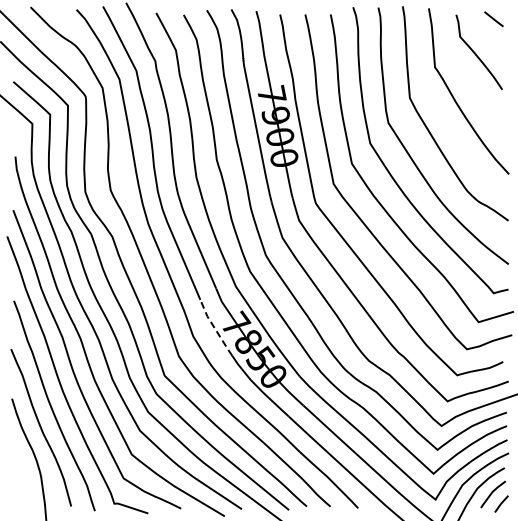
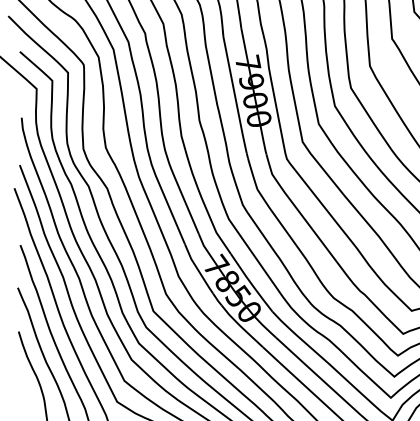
line: (214, 328) -> (197, 269), dashed -> solid

